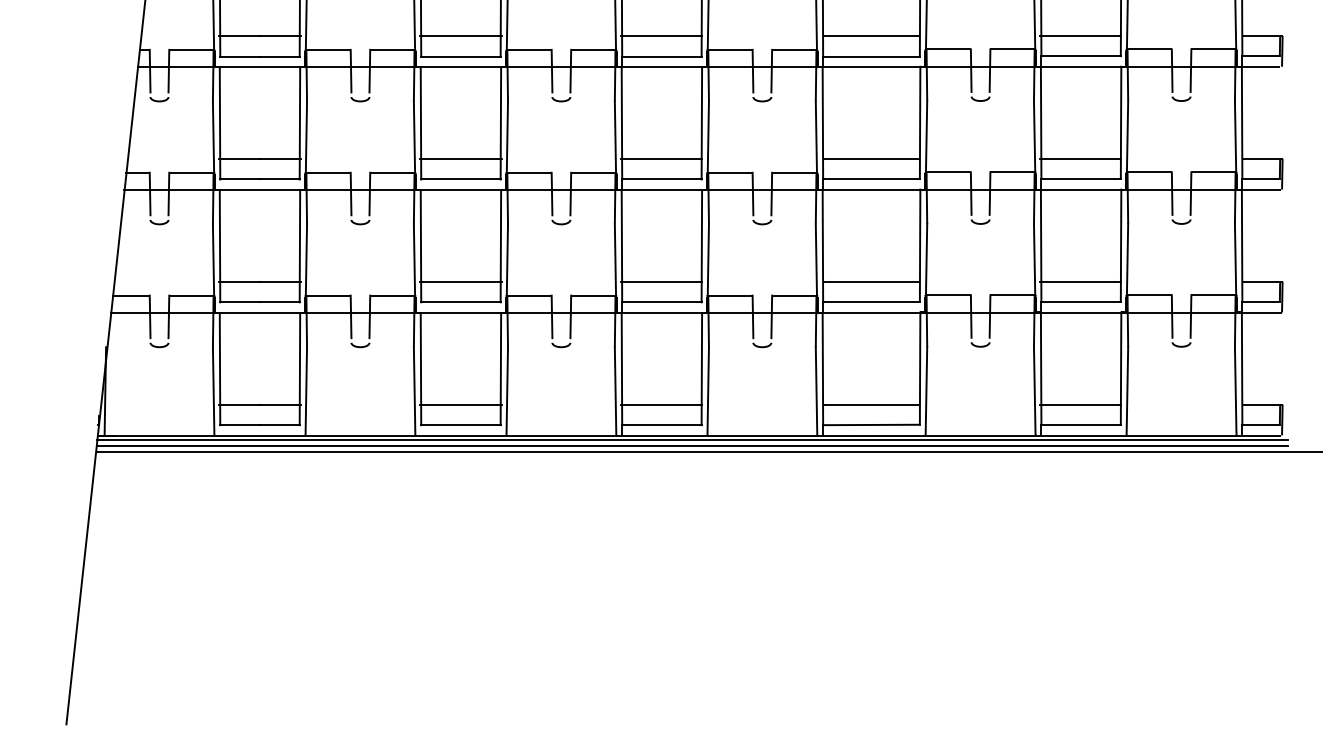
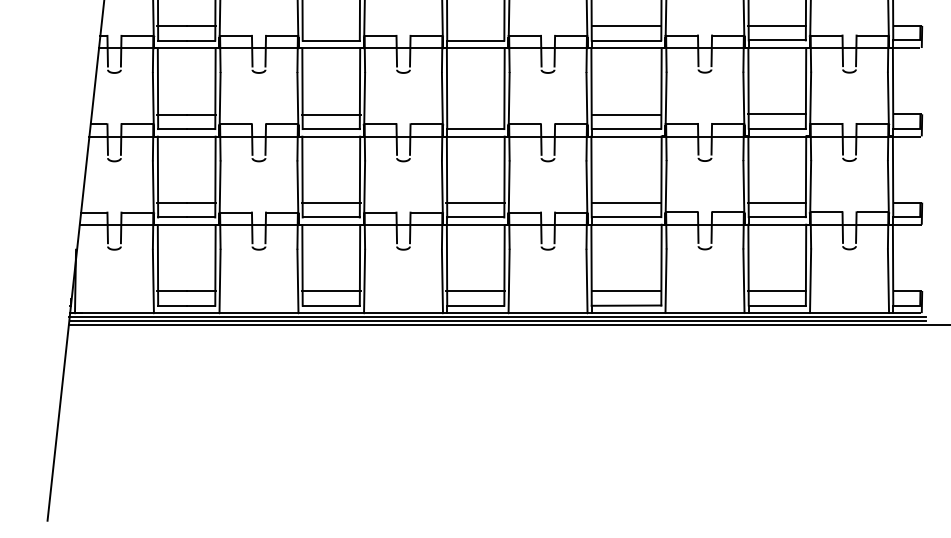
line: (460, 36) -> (330, 26), removed
line: (661, 36) -> (475, 26), removed
line: (661, 159) -> (475, 114), removed

